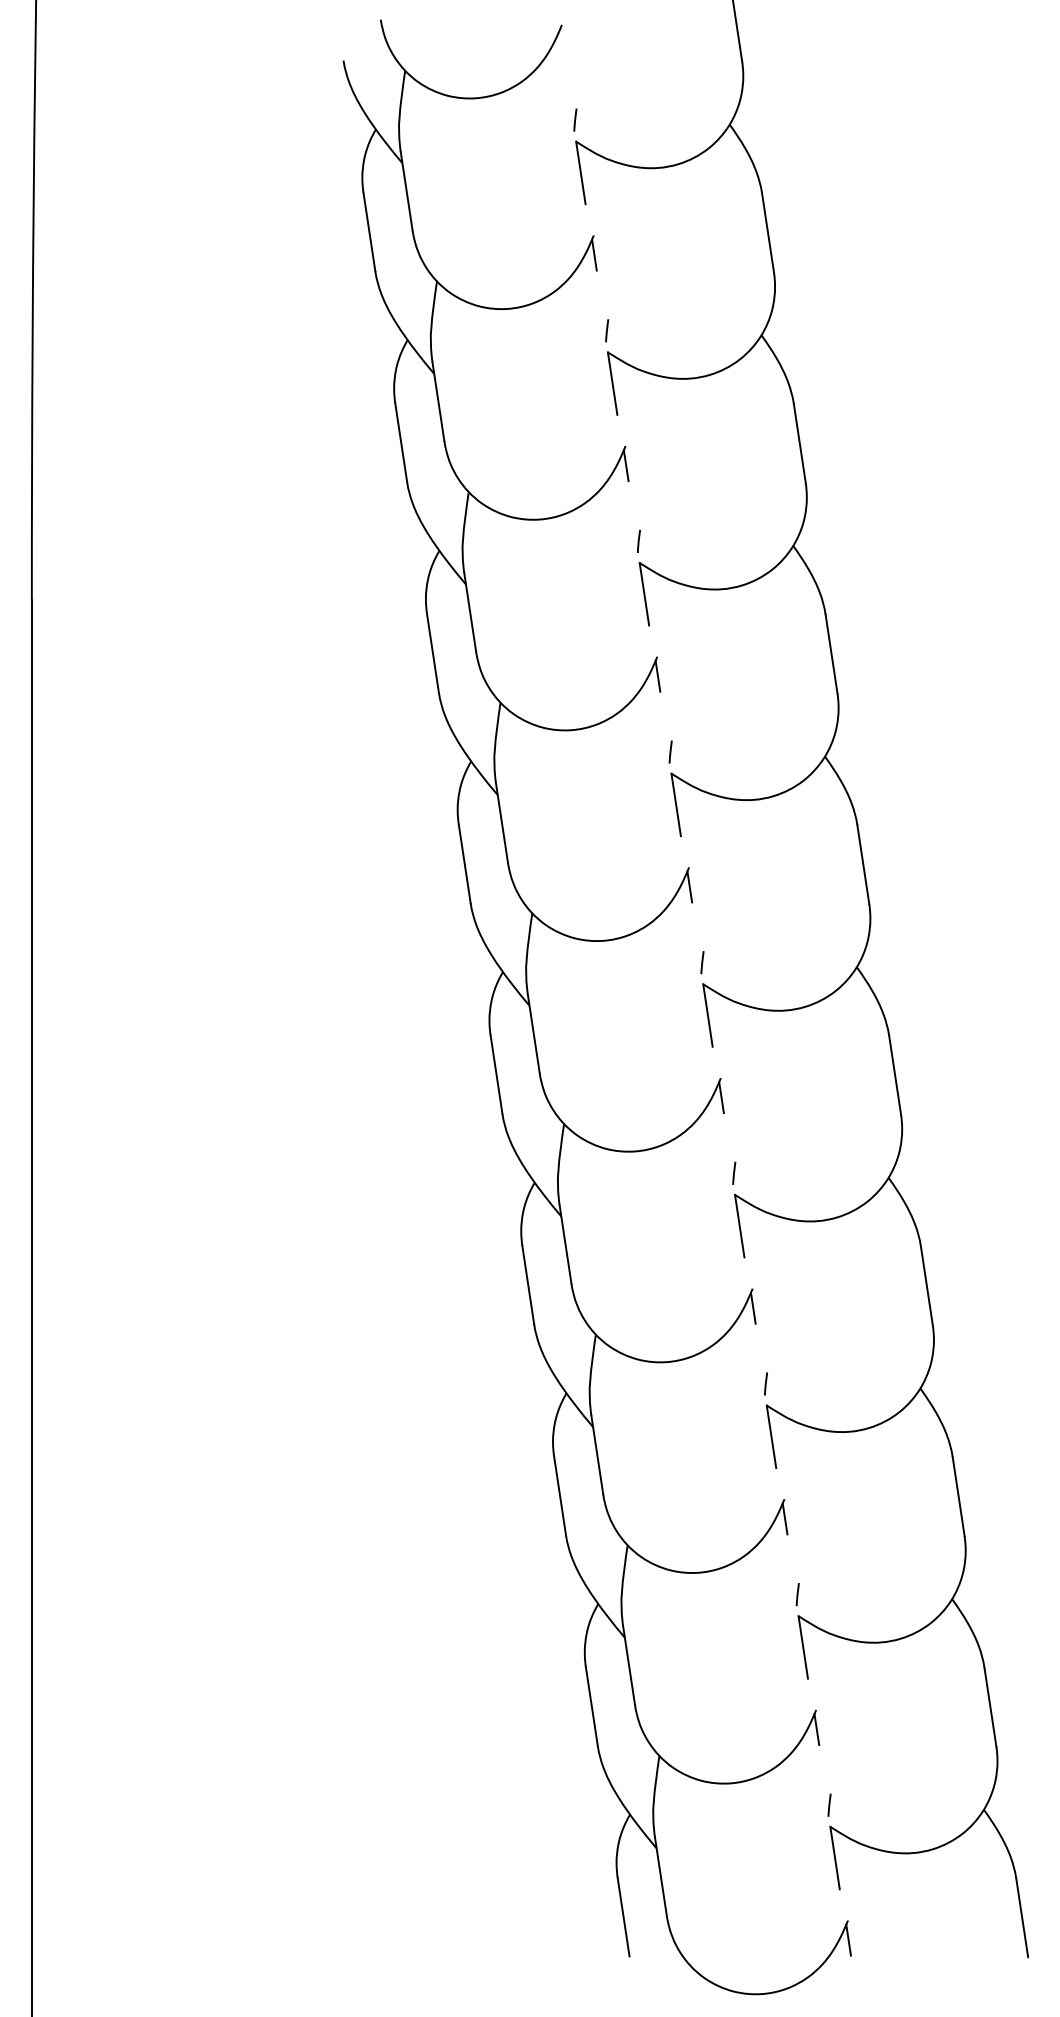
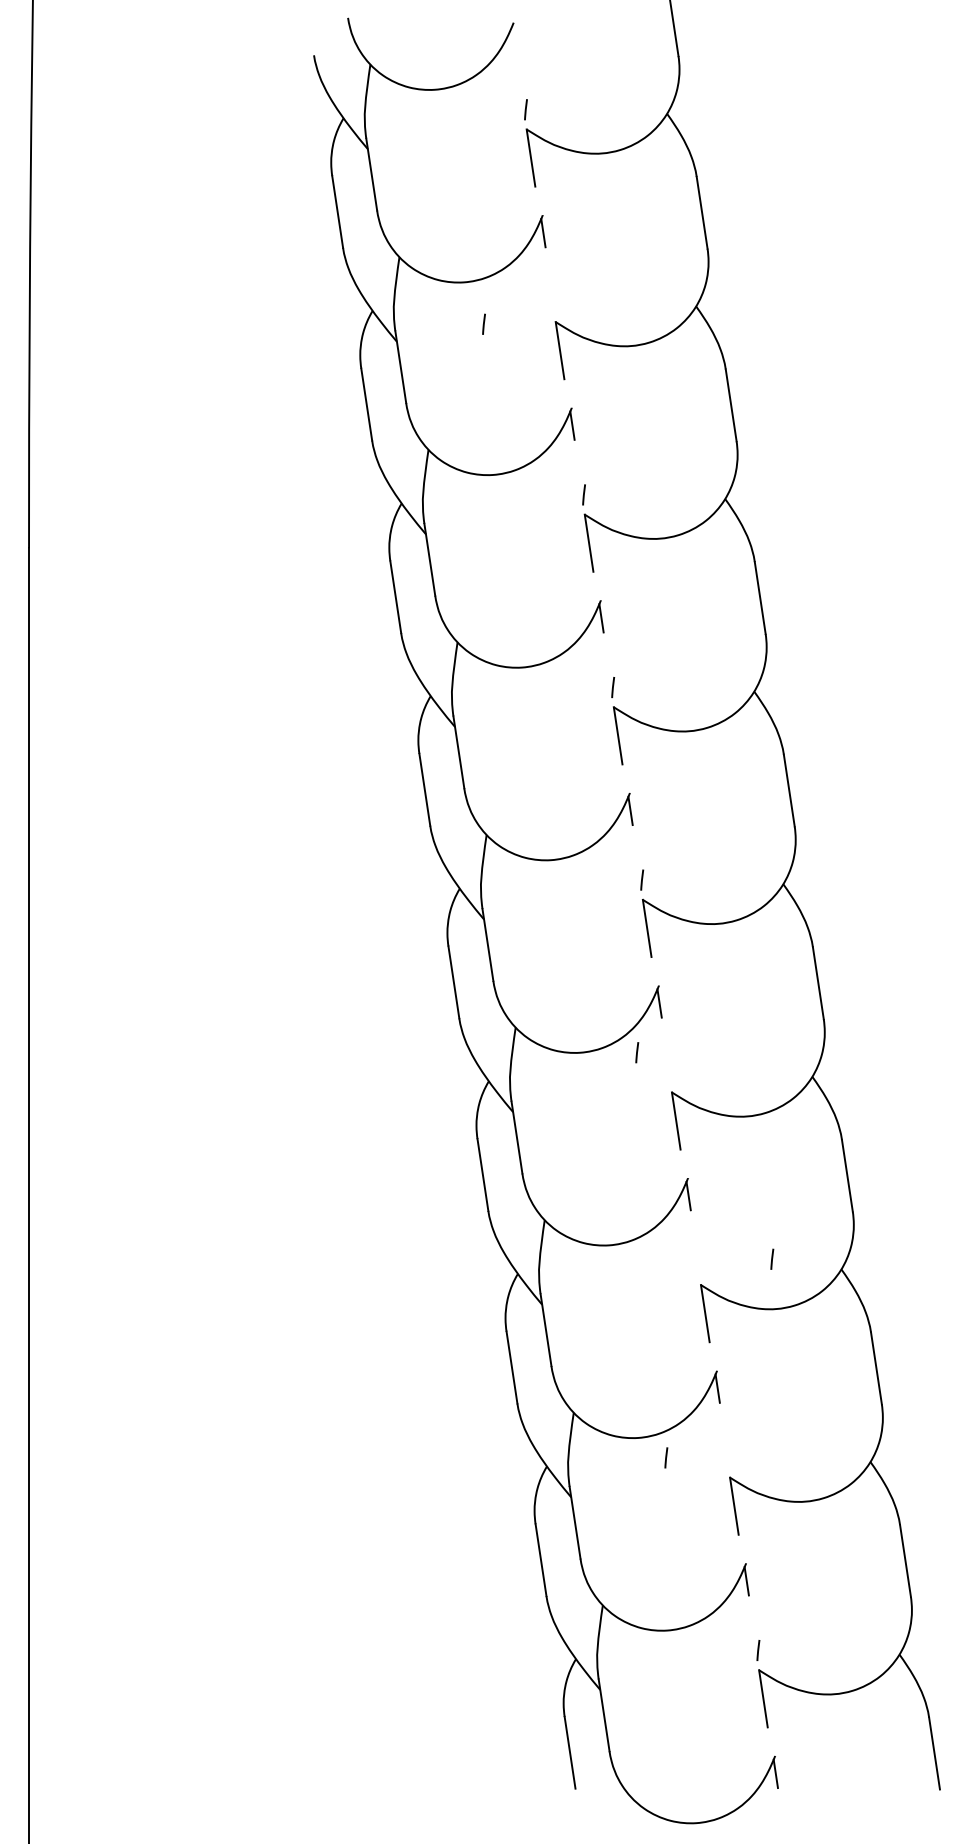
line: (606, 329) -> (483, 323), moved
line: (734, 1173) -> (637, 1052), moved
line: (766, 1383) -> (772, 1258), moved
line: (797, 1594) -> (666, 1457), moved

